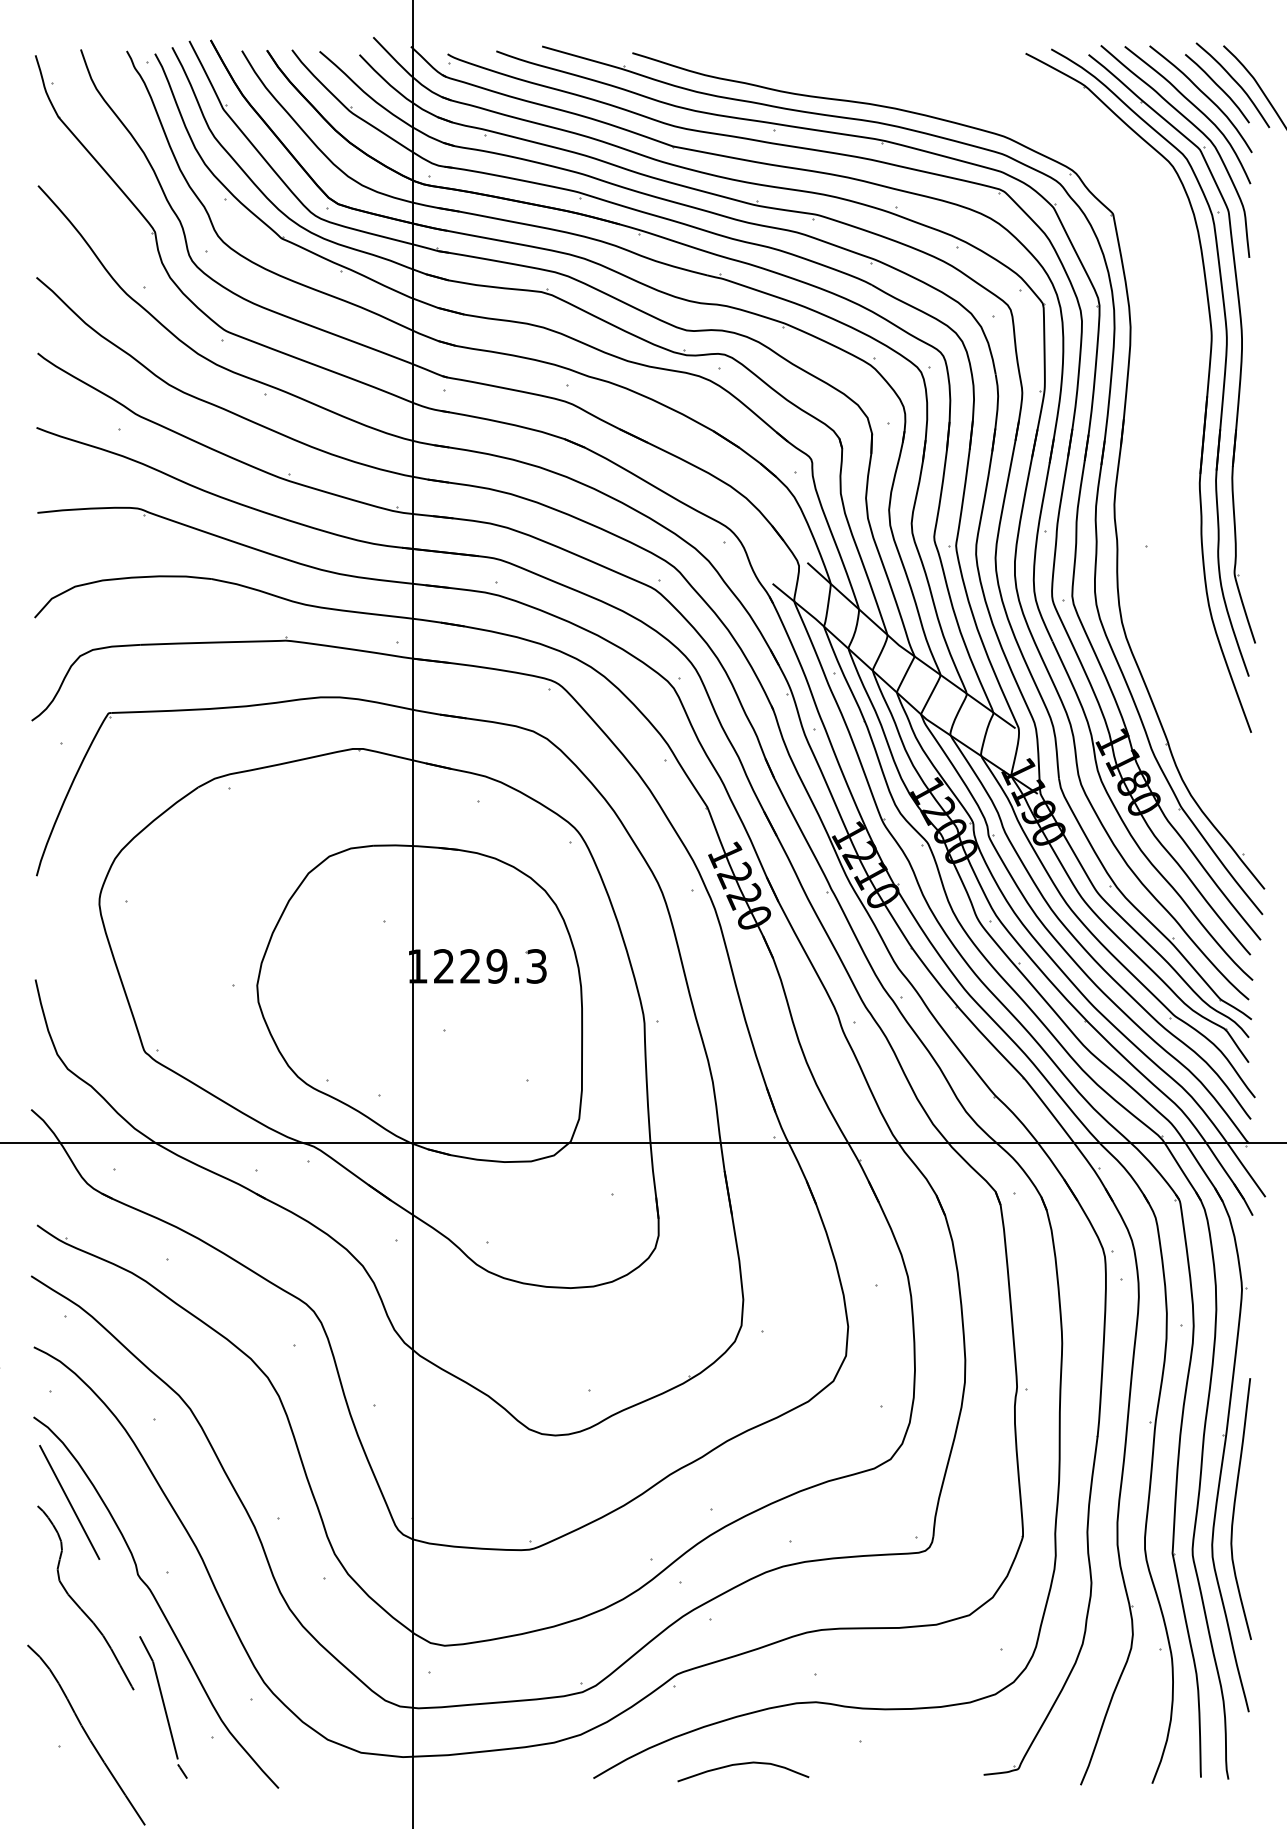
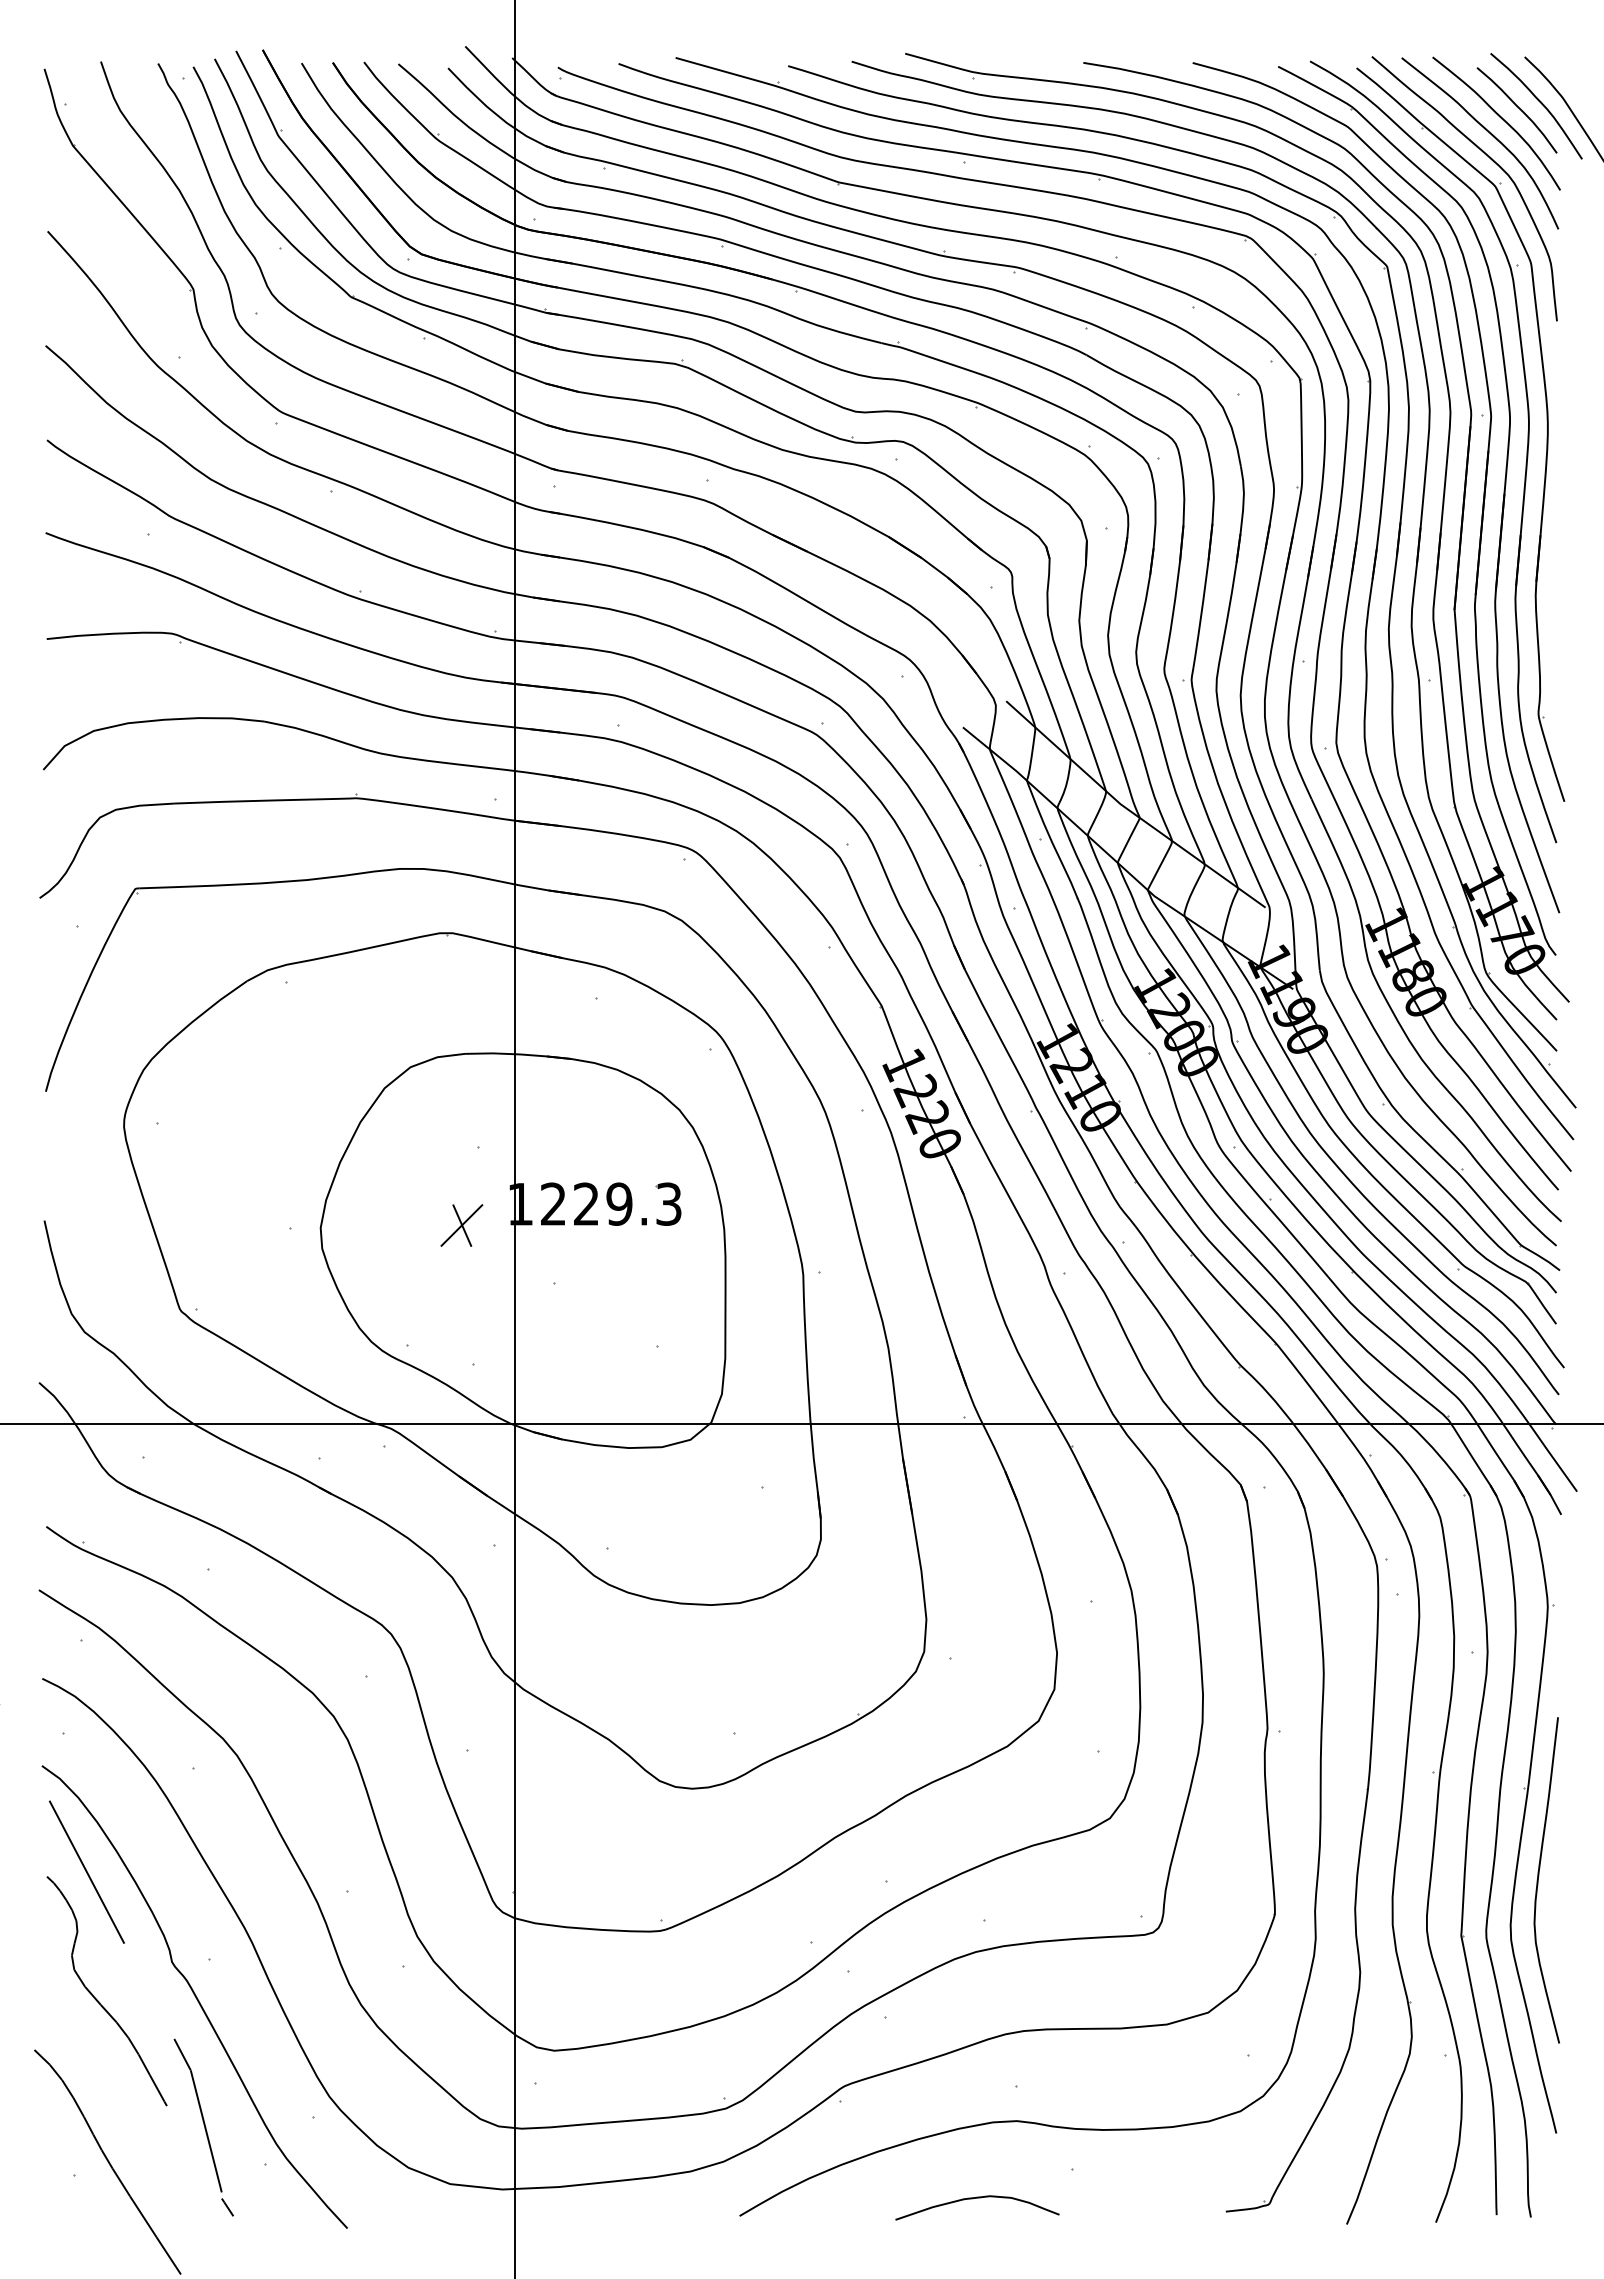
part: (1135, 461) -> (1414, 574), added
part: (370, 983) -> (461, 1225), added
curve: (743, 1764) -> (977, 2198), moved

